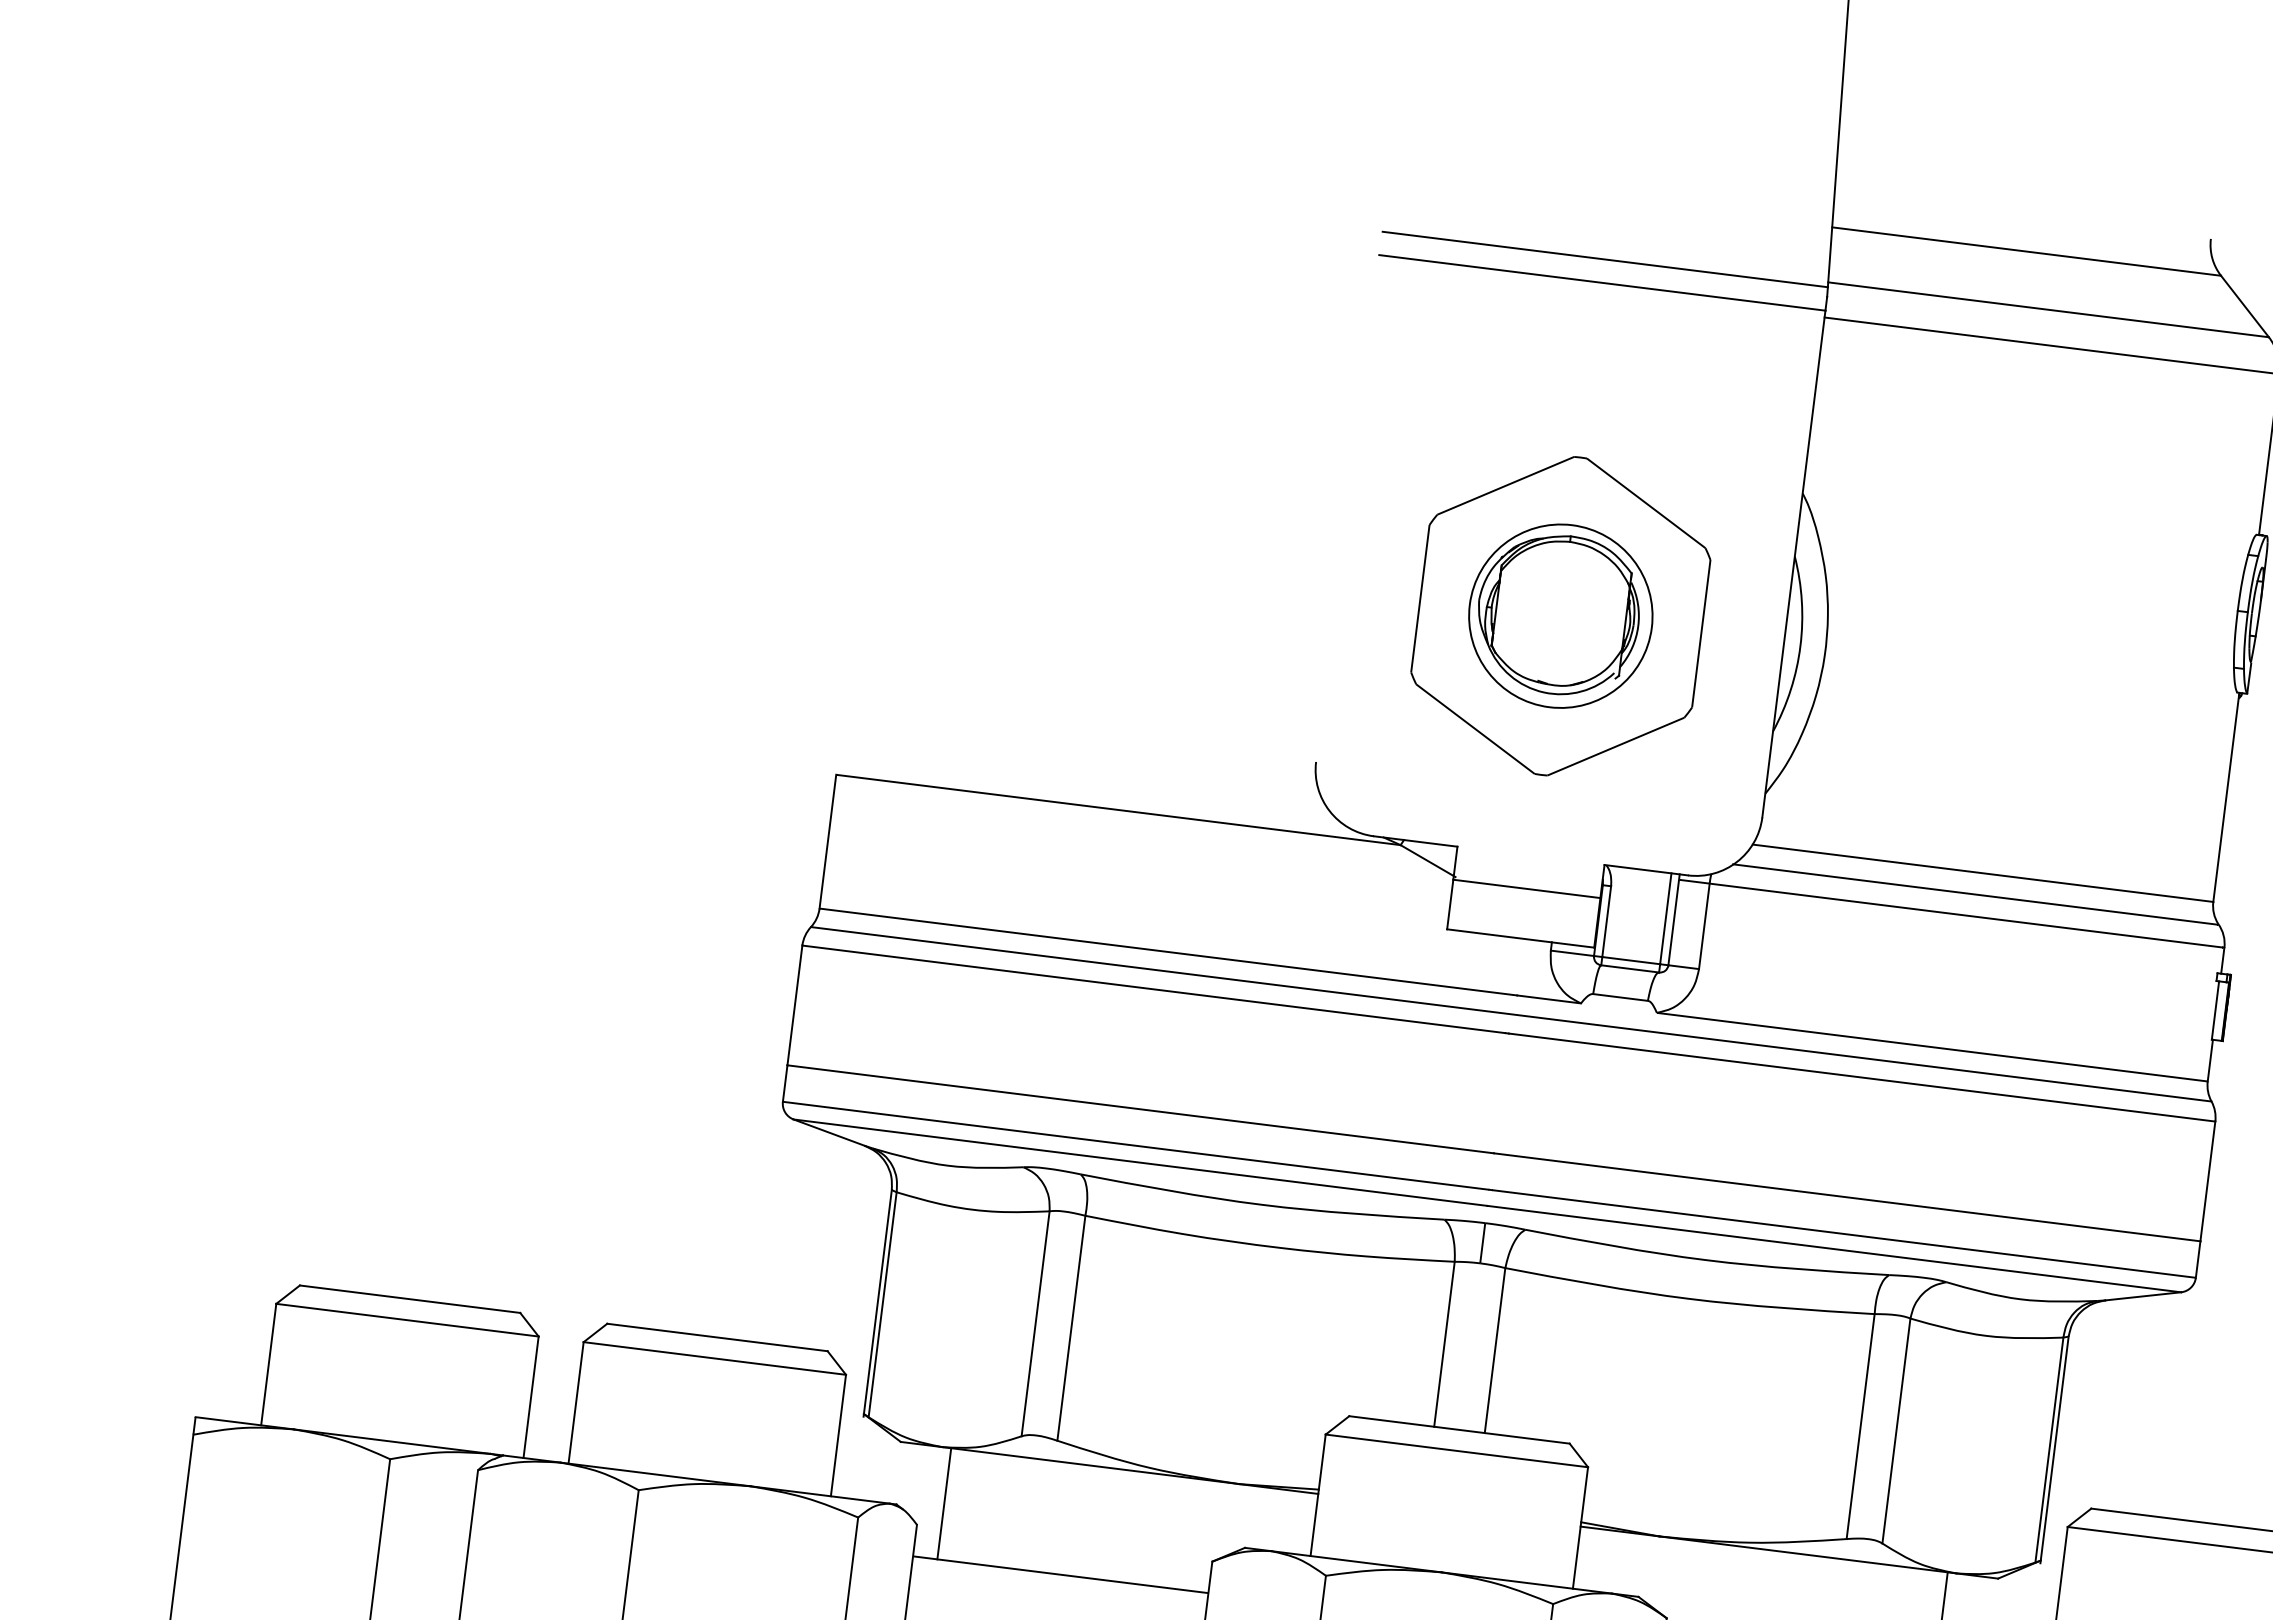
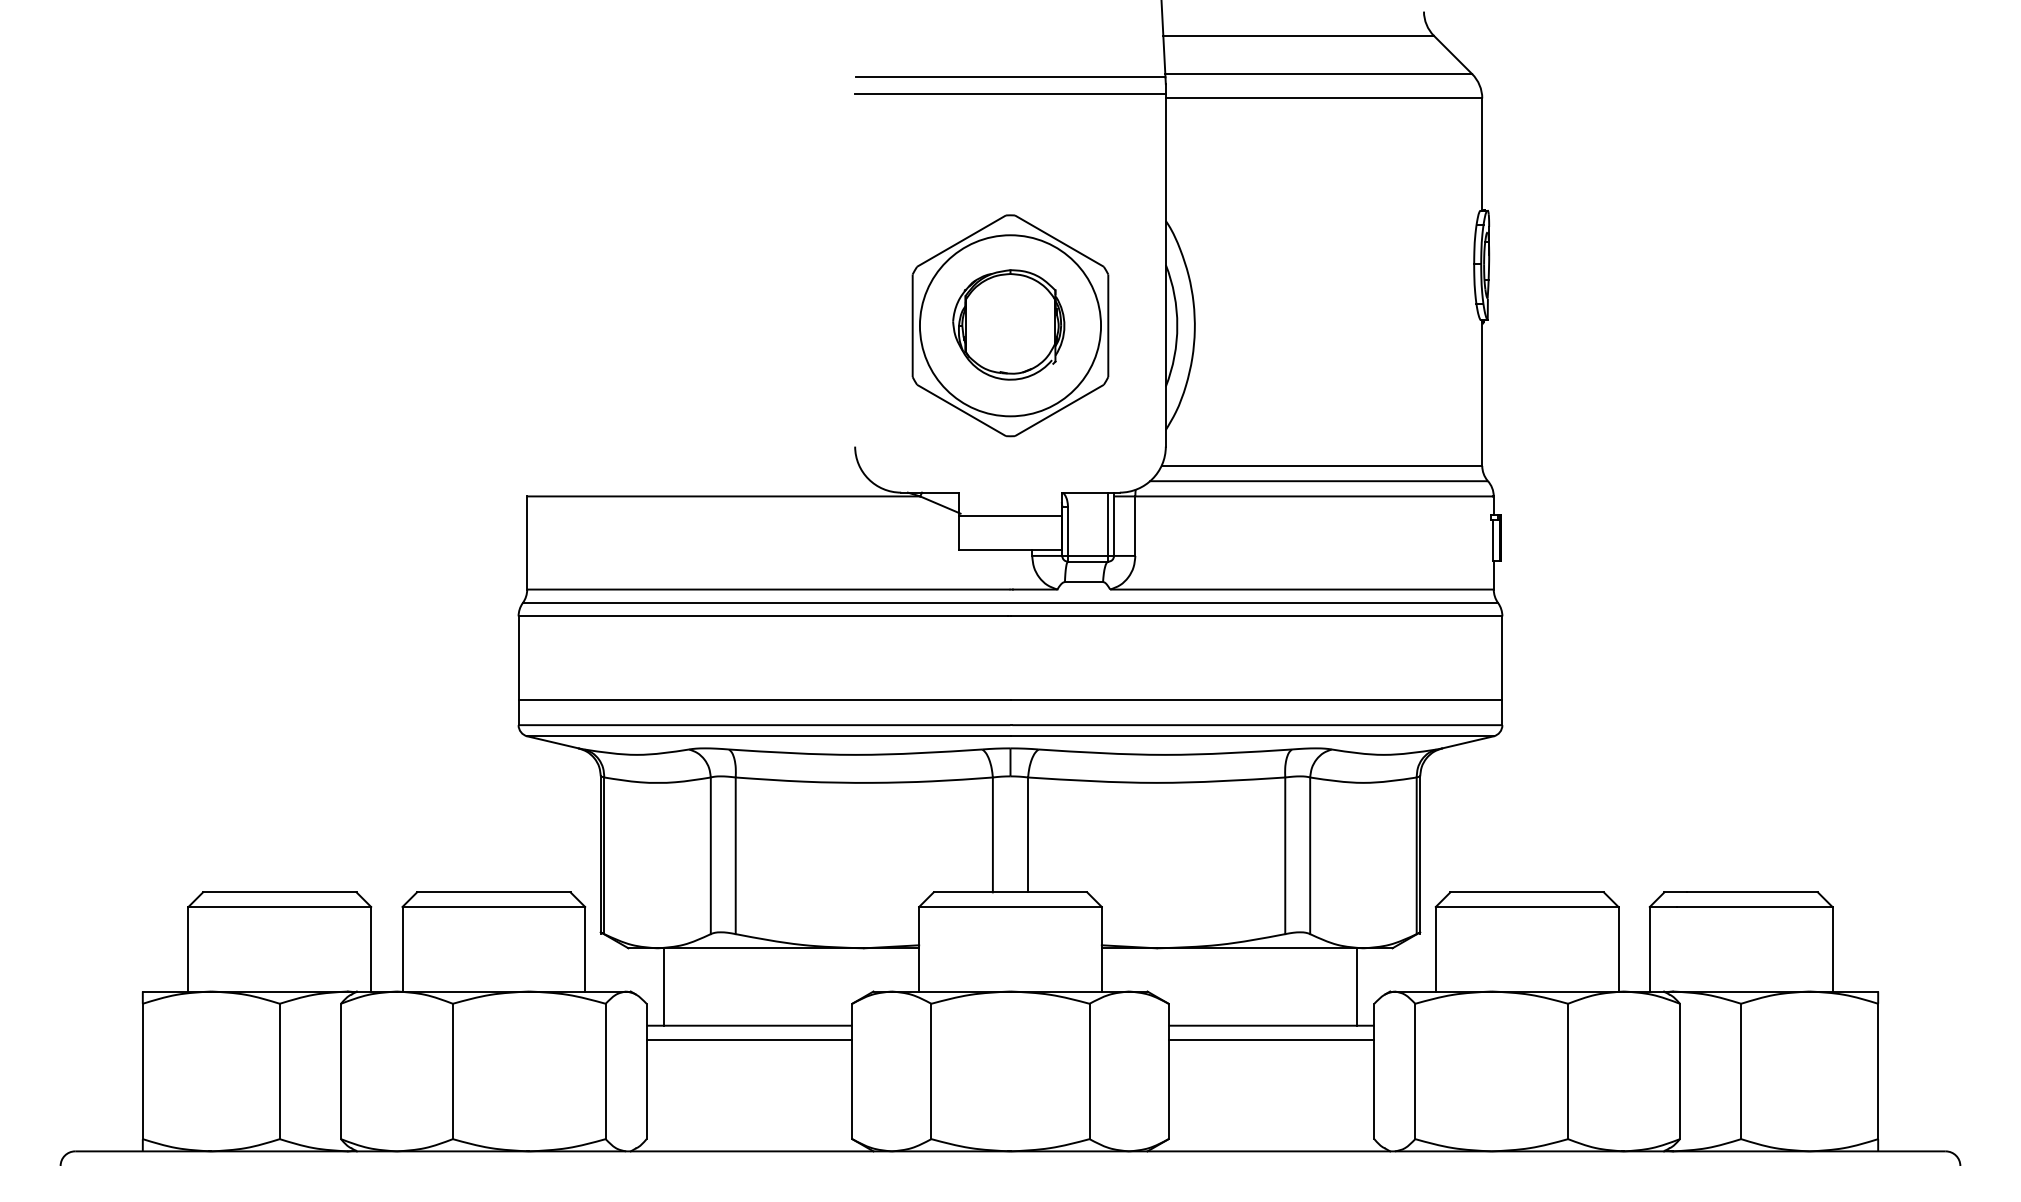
circle: (1560, 615) -> (1010, 325), size x1.43
line: (1058, 1595) -> (749, 1040), added

